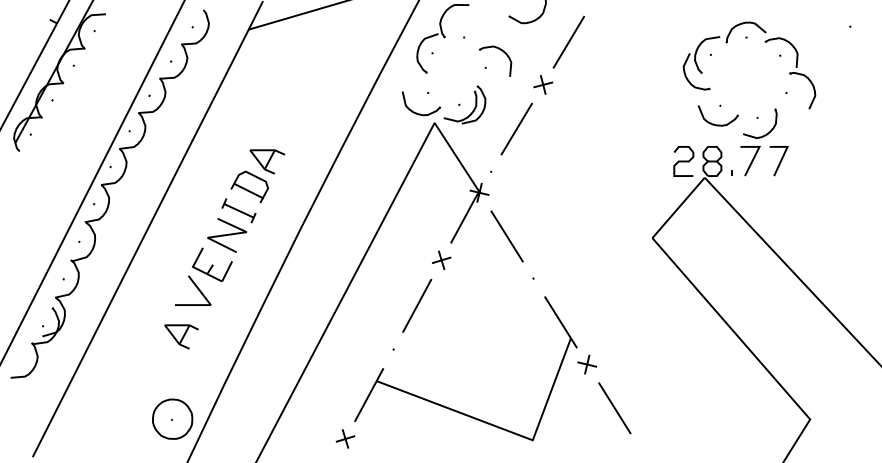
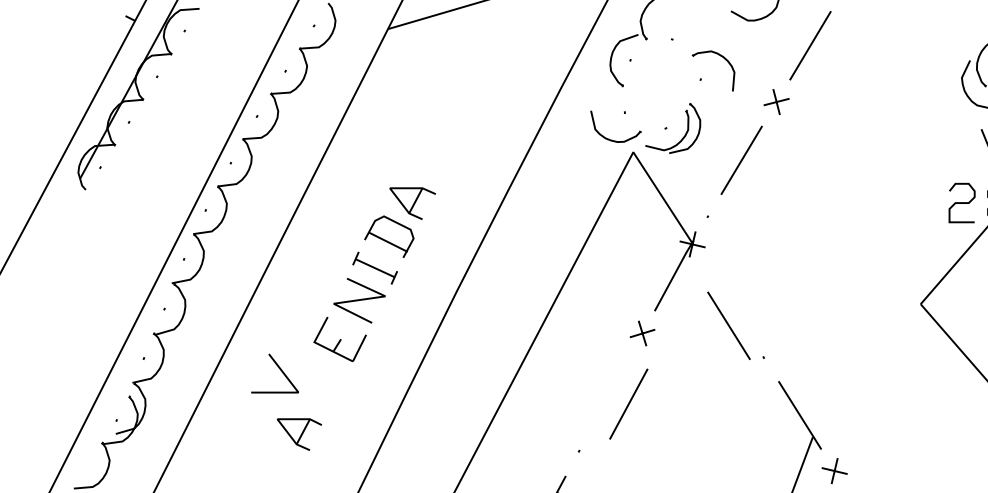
line: (506, 236) -> (728, 325), moved
line: (197, 289) -> (280, 371), moved
line: (417, 305) -> (629, 403), moved

